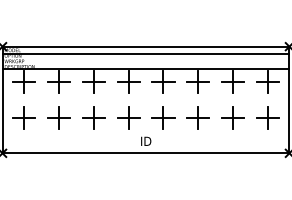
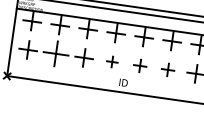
part: (58, 117) -> (56, 53), size x1.4
part: (128, 117) -> (112, 61), size x0.6
part: (163, 117) -> (140, 65), size x0.7
part: (197, 117) -> (167, 69), size x0.7

